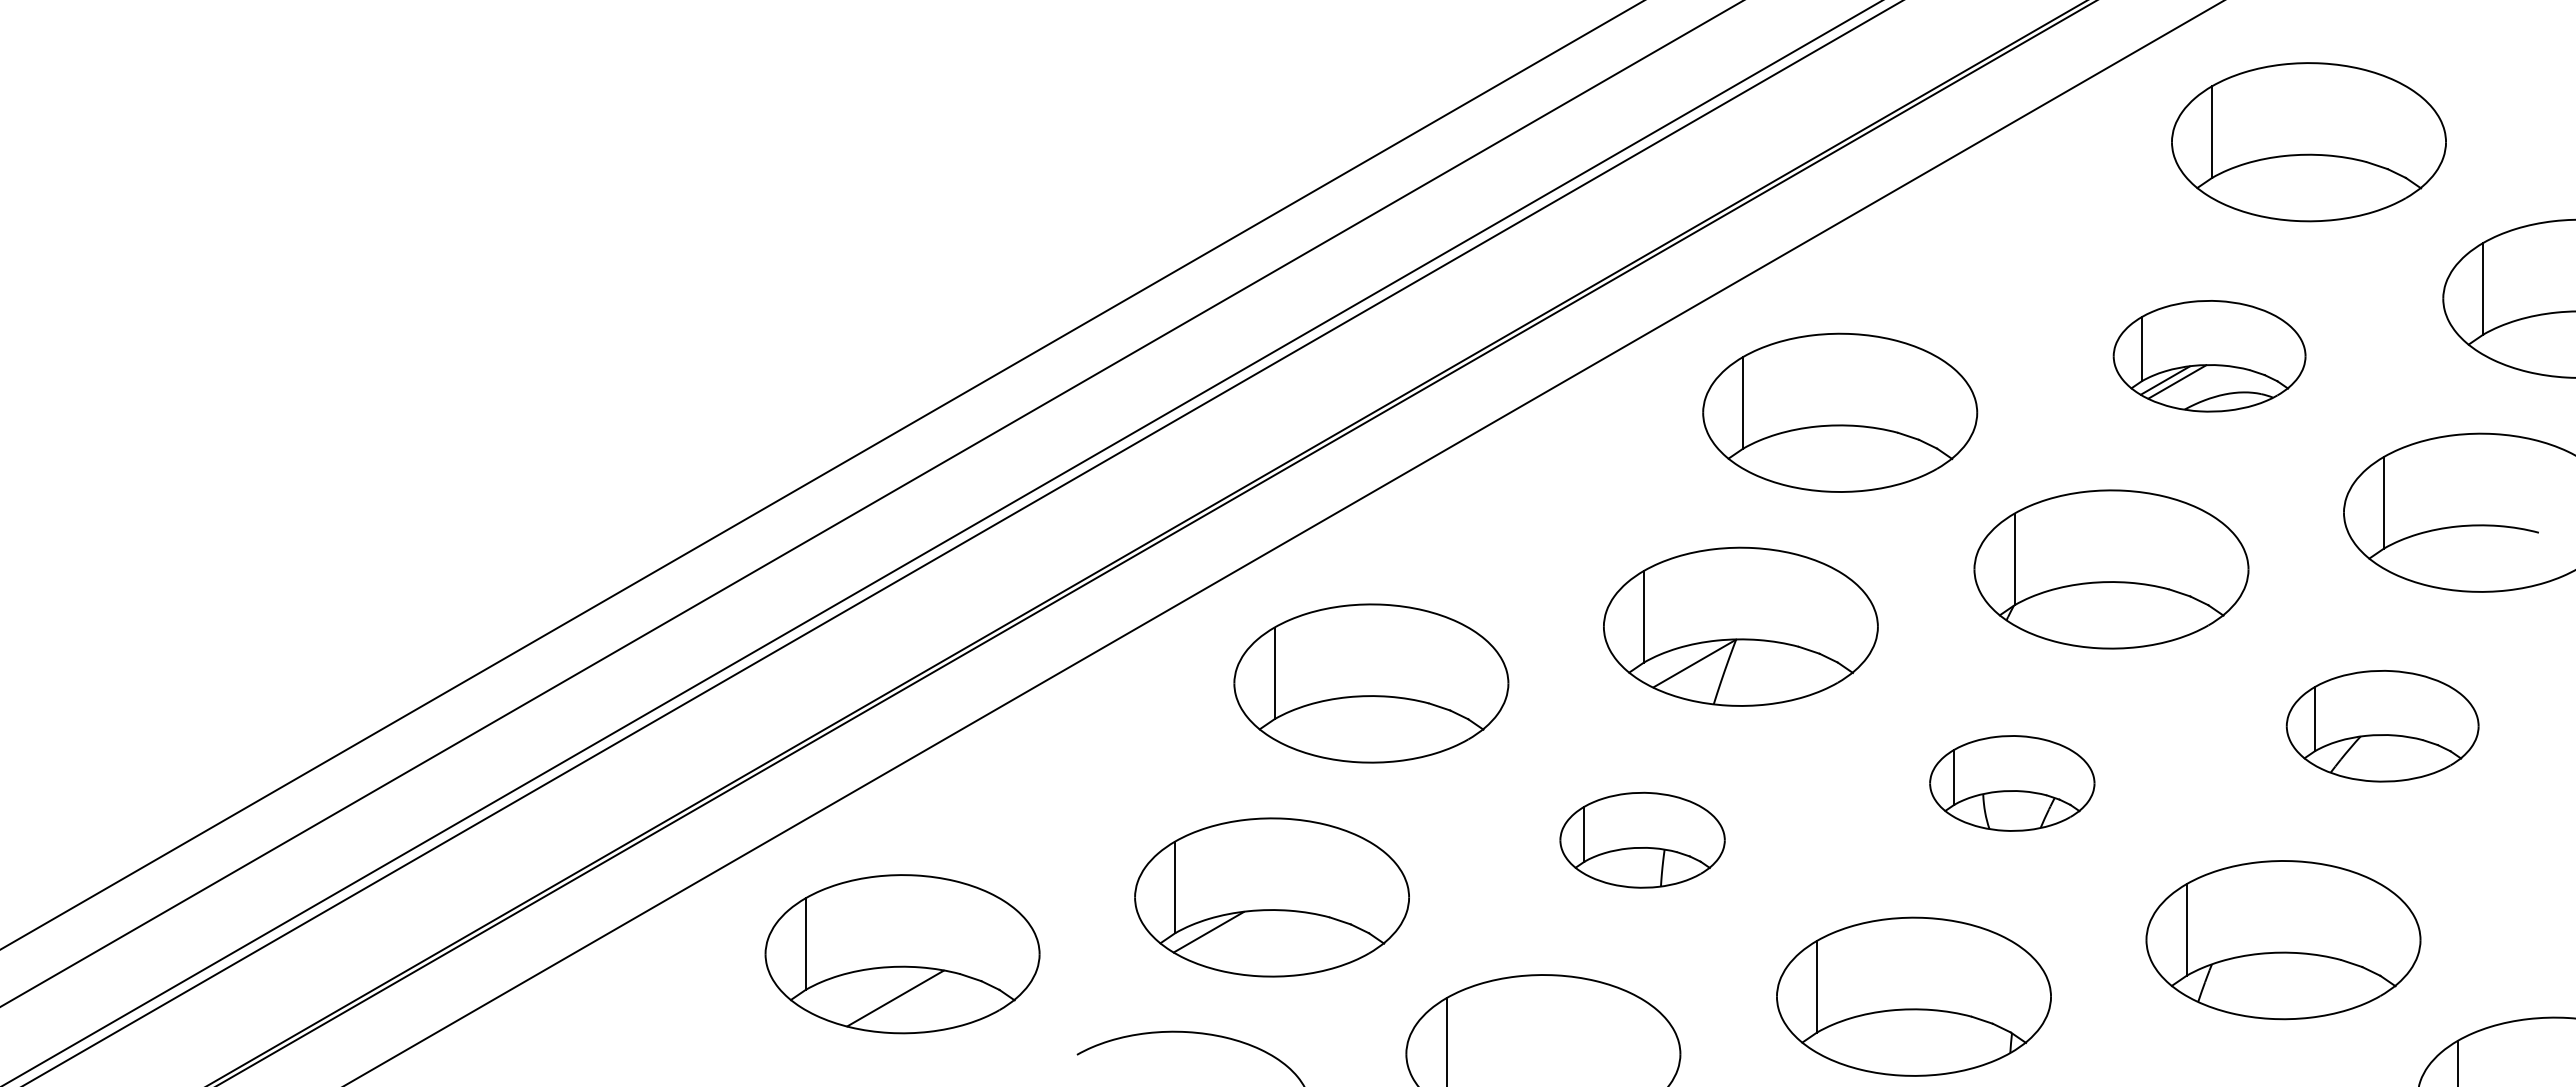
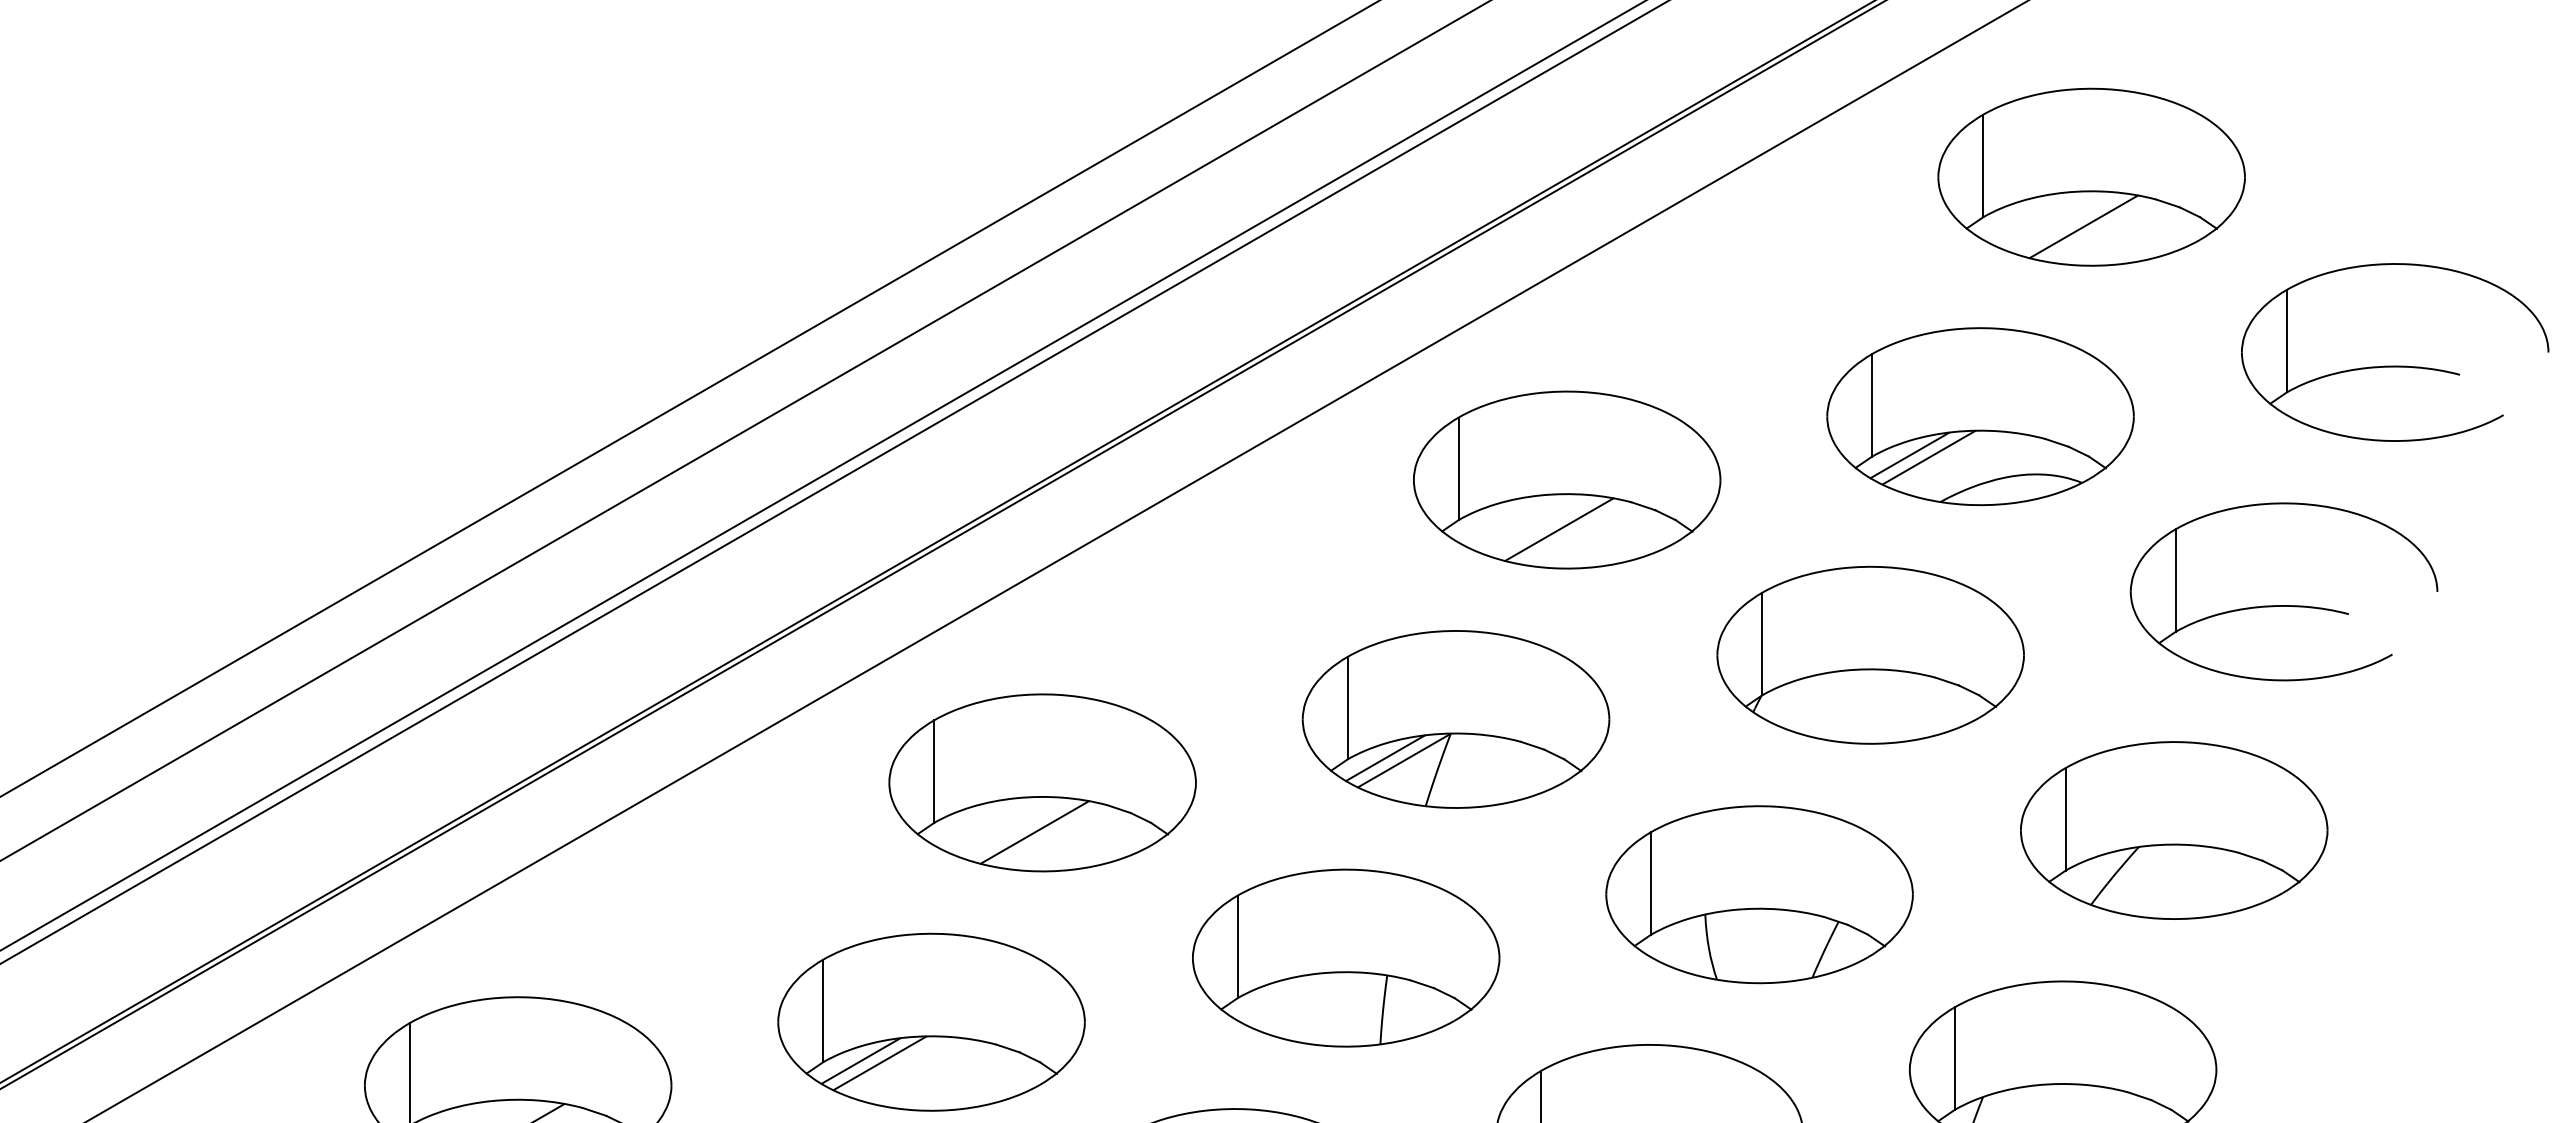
line: (2301, 186) -> (2083, 226), added
part: (2209, 356) -> (1980, 417), size x1.43
line: (1832, 457) -> (1558, 530), added
line: (1677, 661) -> (1385, 758), added
part: (2382, 726) -> (2173, 830), size x1.43
line: (1364, 727) -> (1034, 832), added
part: (2012, 783) -> (1759, 894), size x1.67
part: (1642, 840) -> (1345, 958), size x1.67
line: (1225, 934) -> (879, 1063), added

